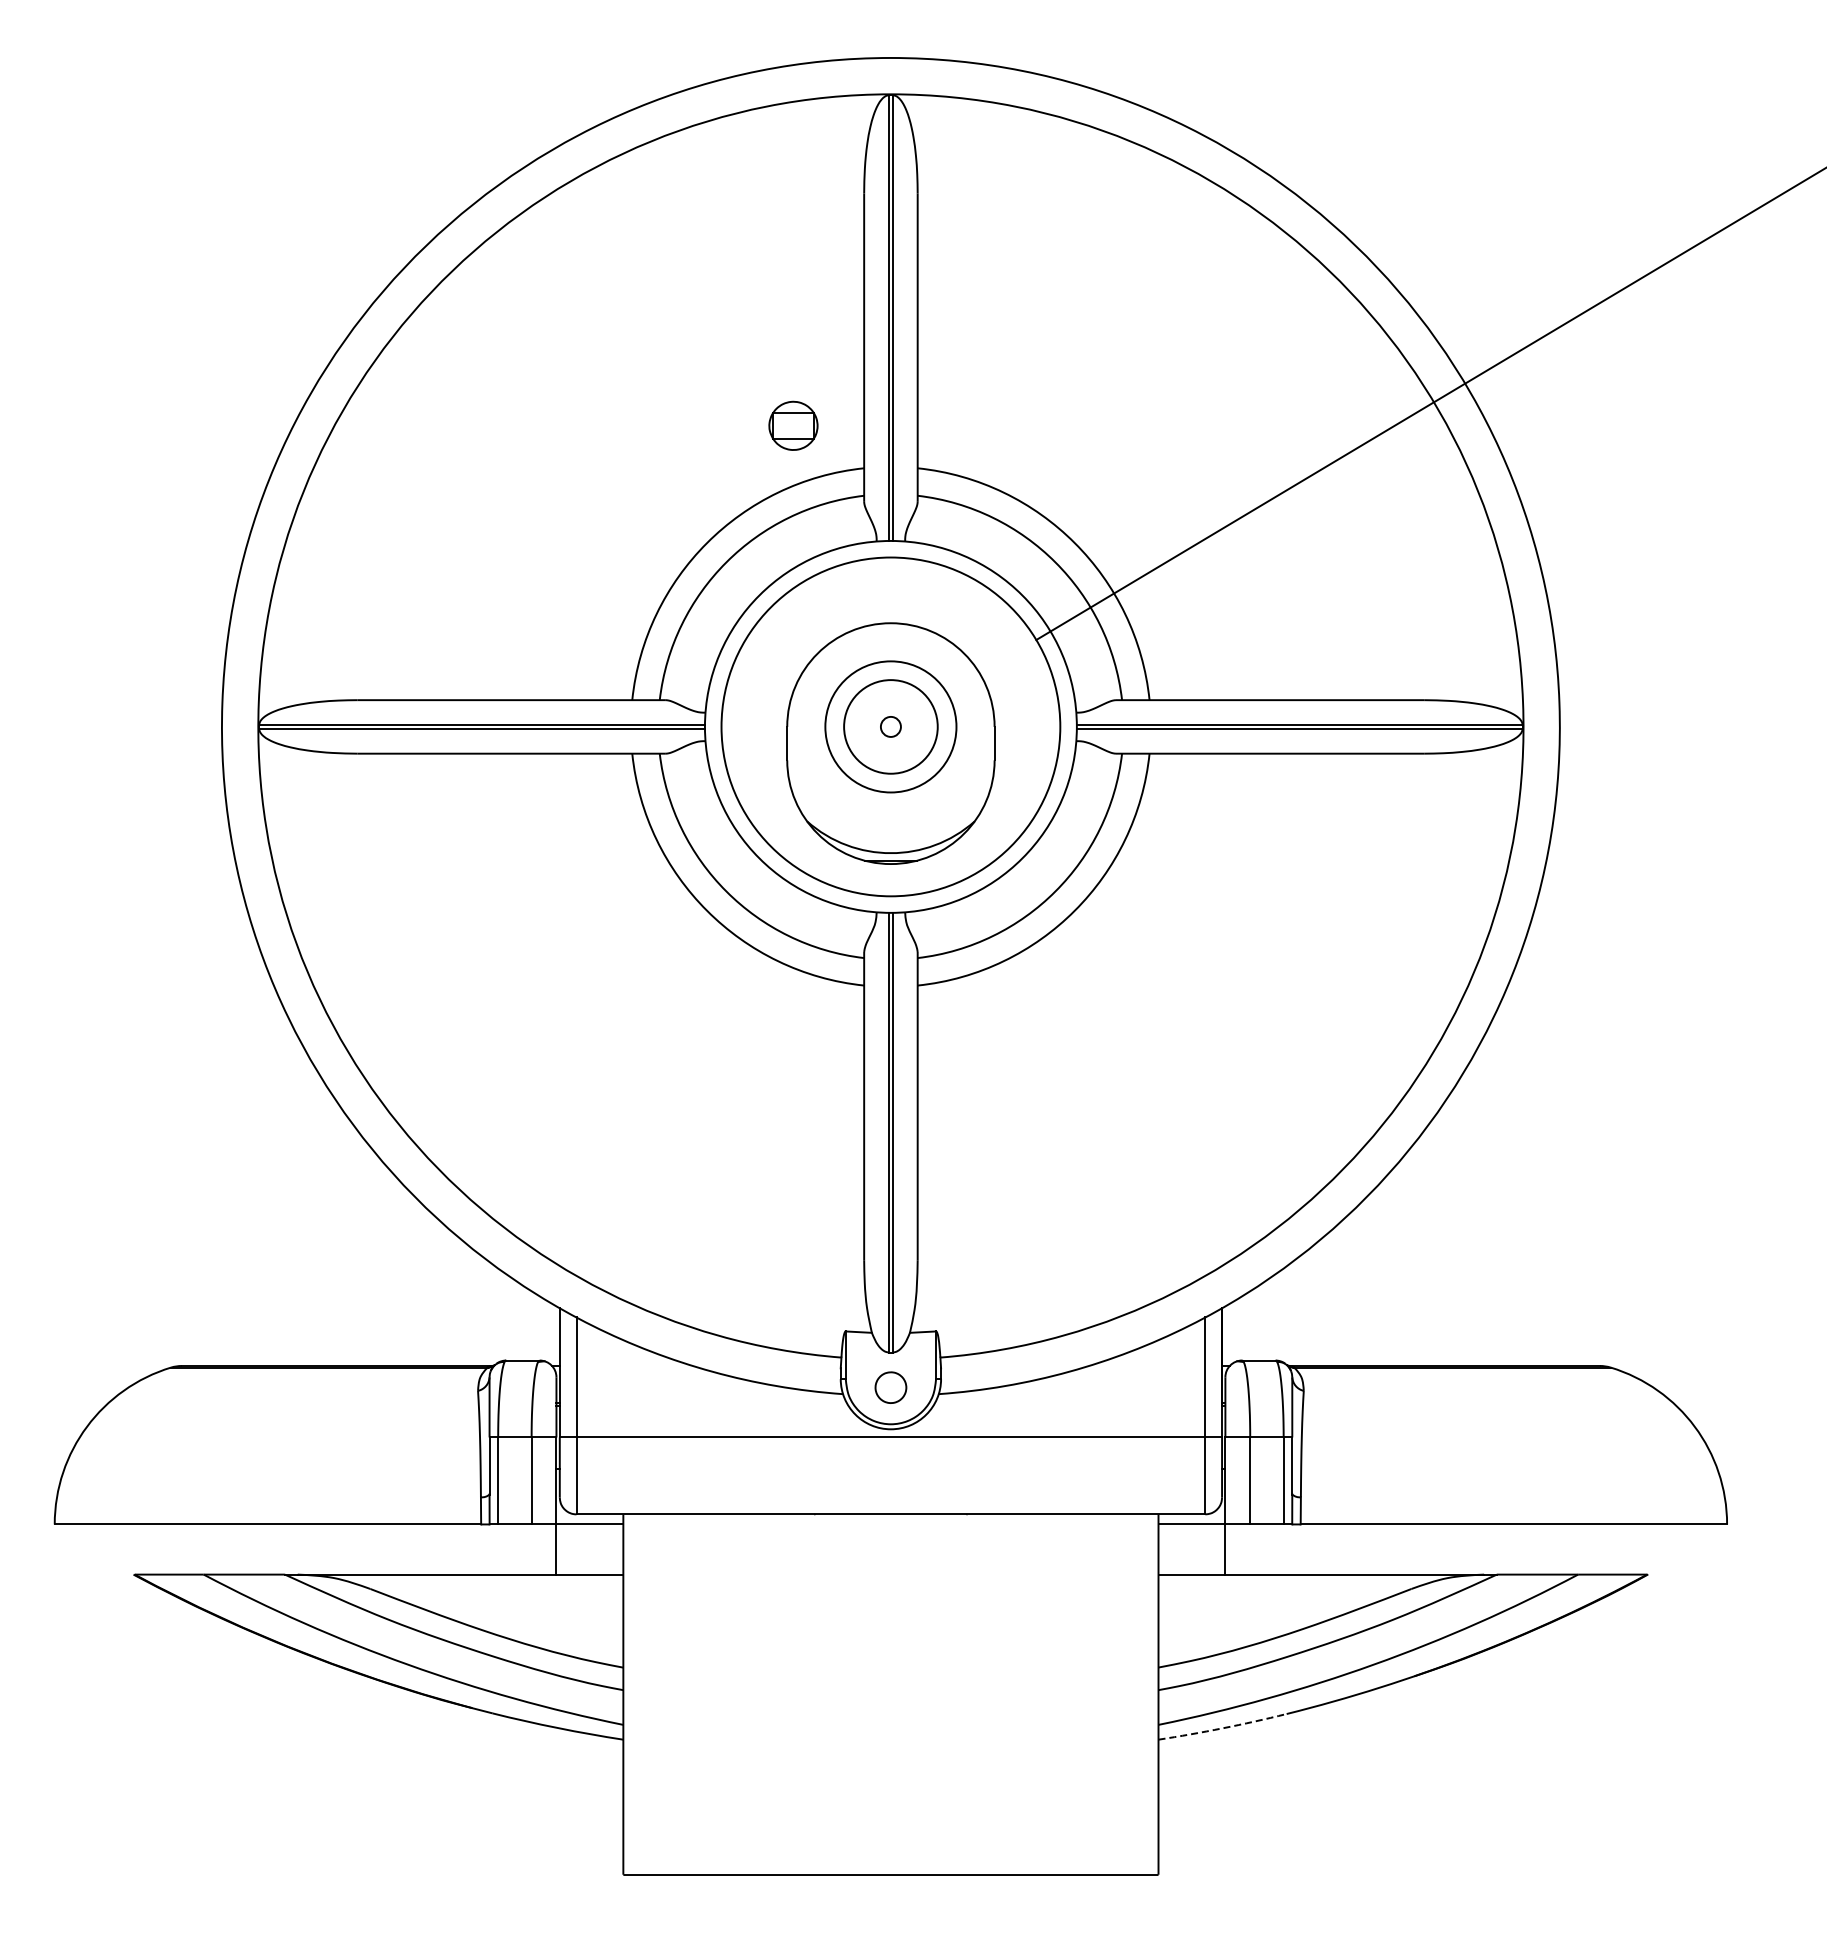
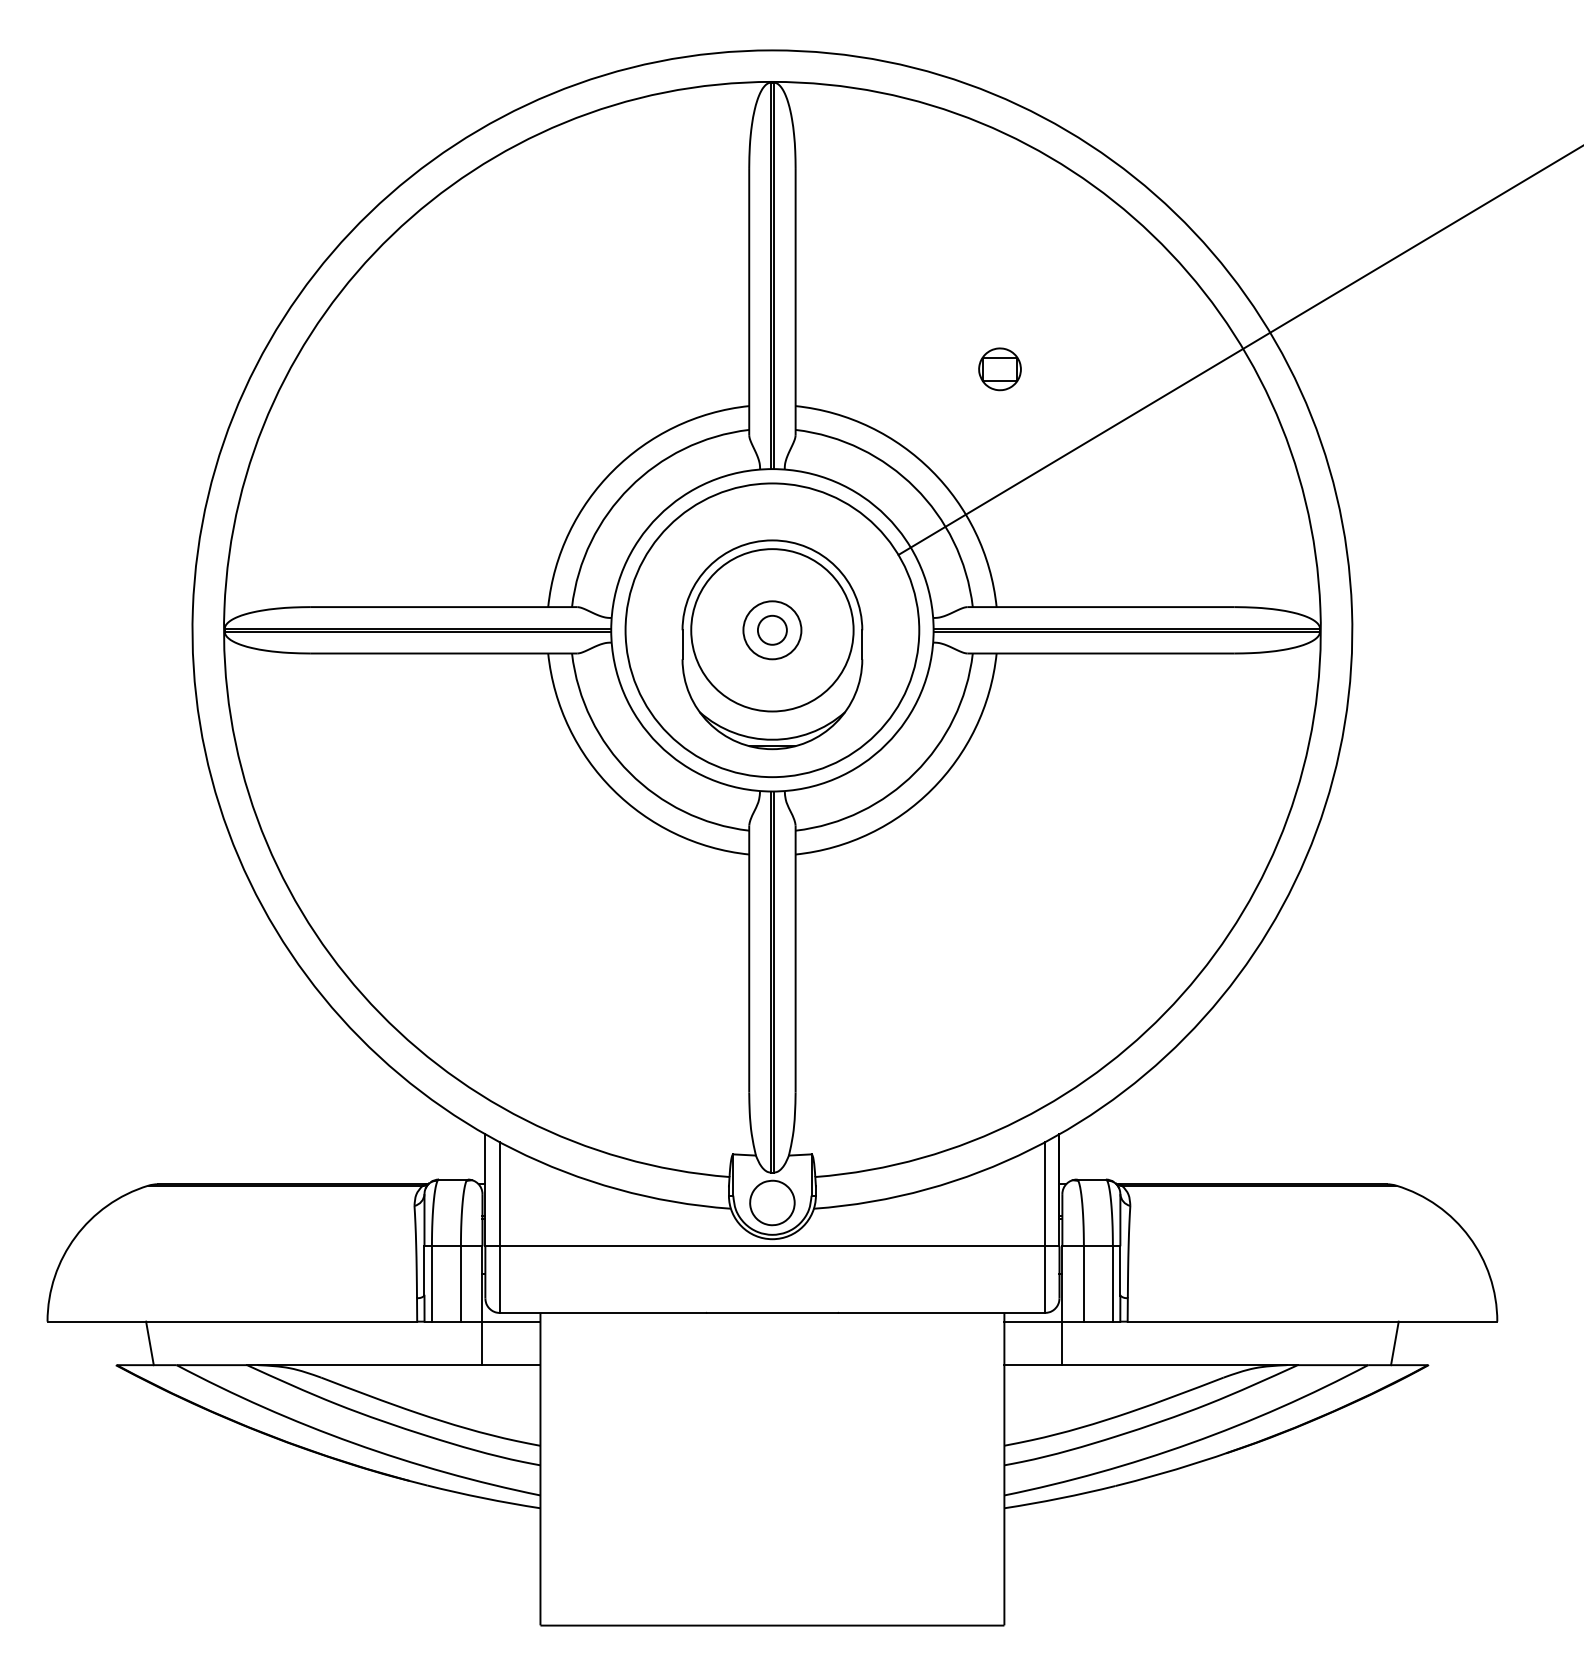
part: (793, 425) -> (1000, 369), moved
circle: (890, 726) -> (772, 629), size x0.71
circle: (890, 726) -> (772, 629), size x1.43
circle: (890, 726) -> (772, 629), size x1.67
part: (890, 1387) -> (772, 1202), size x1.67
line: (172, 1549) -> (149, 1343), added
line: (1608, 1549) -> (1394, 1343), added
arc: (1222, 1728) -> (1059, 1498), dashed -> solid

